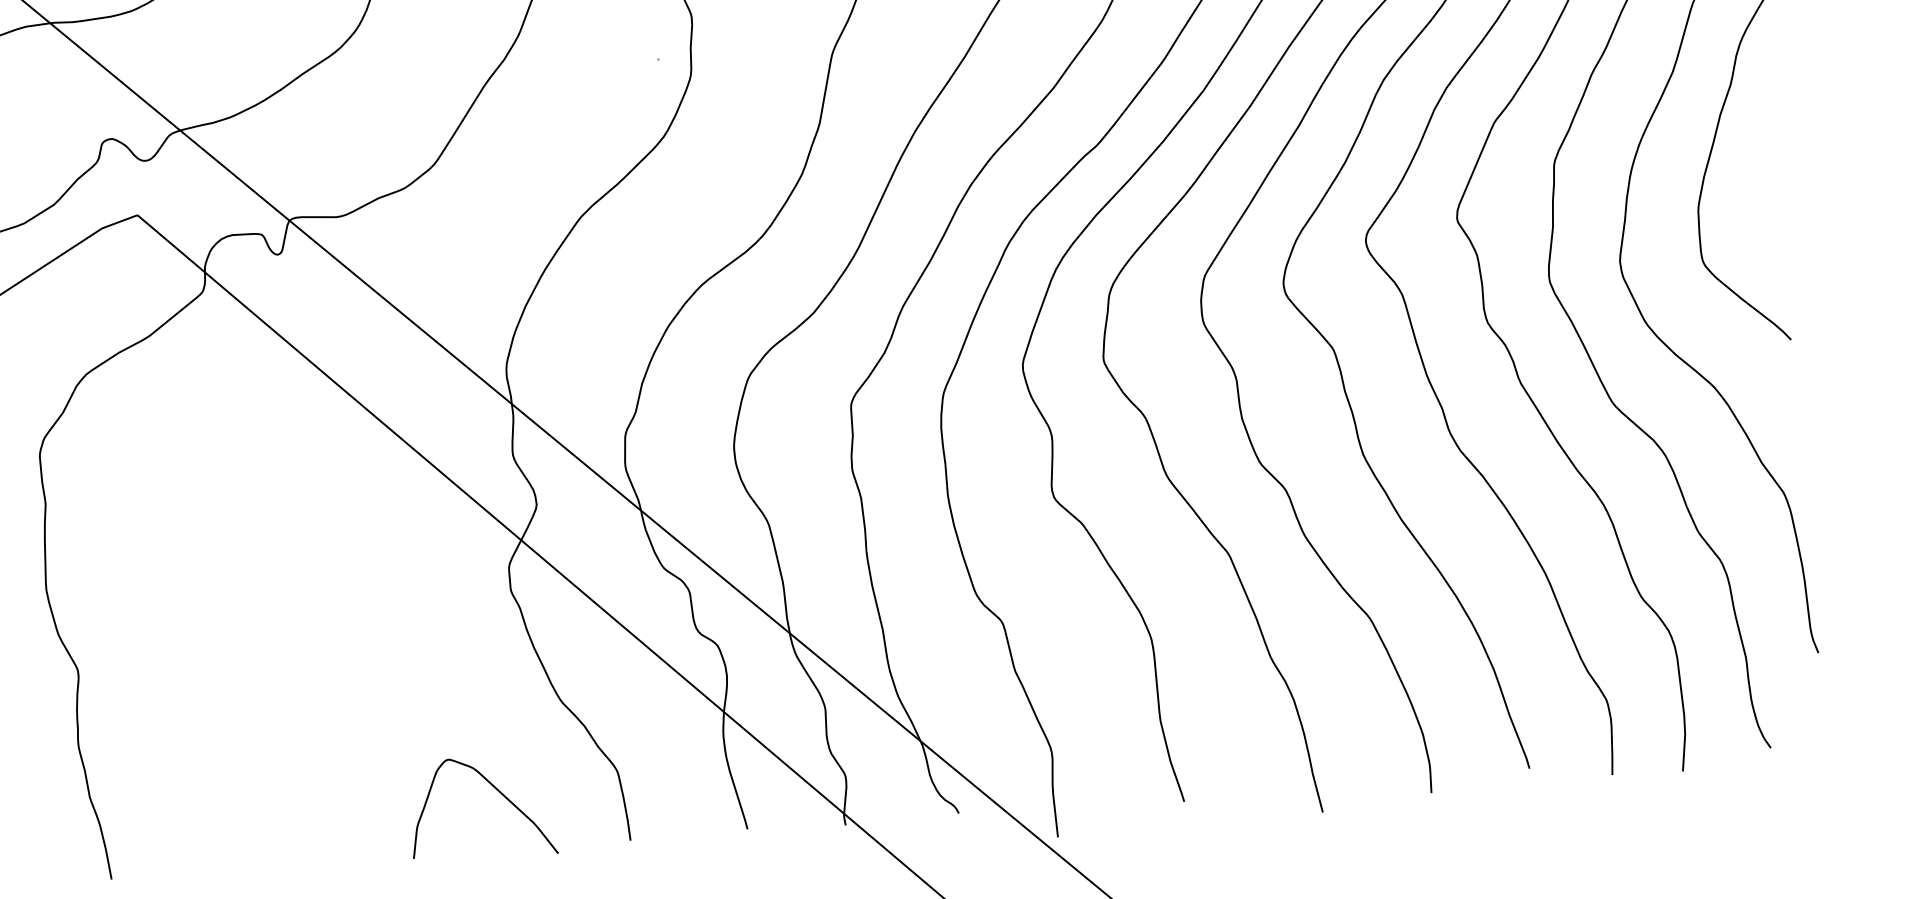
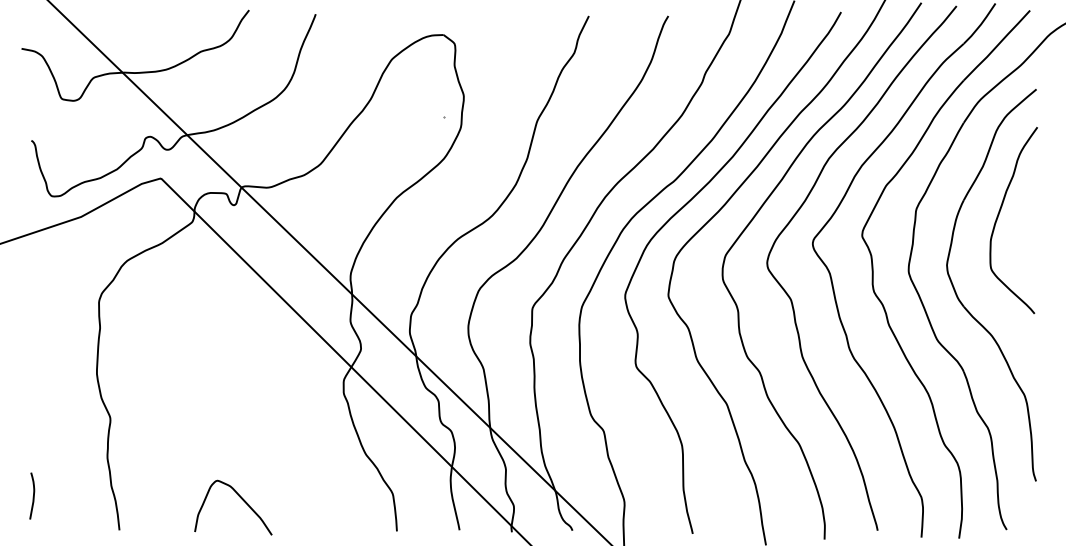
curve: (496, 791) -> (241, 499), moved

